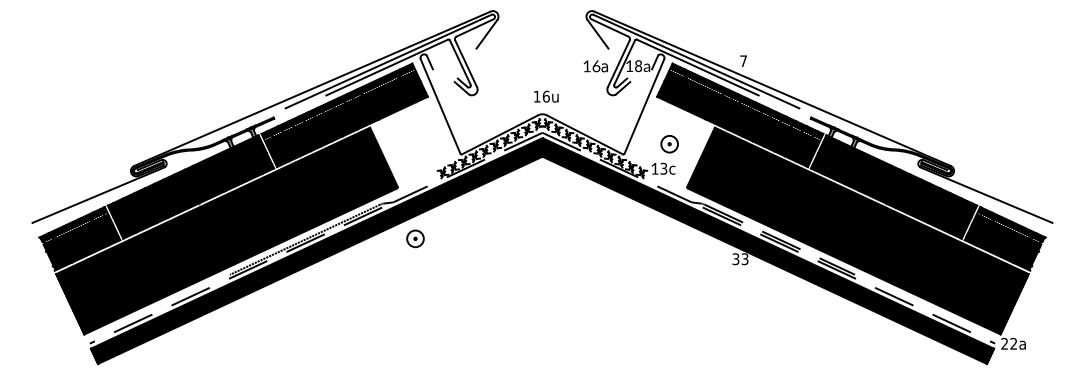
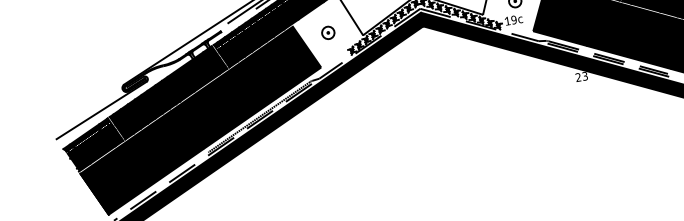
text: (663, 168) -> (513, 19), 3c -> 9c
part: (415, 238) -> (328, 32), moved
text: (735, 259) -> (578, 77), 33 -> 23

